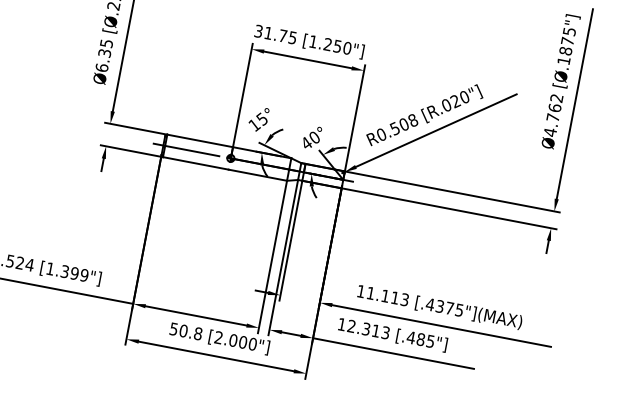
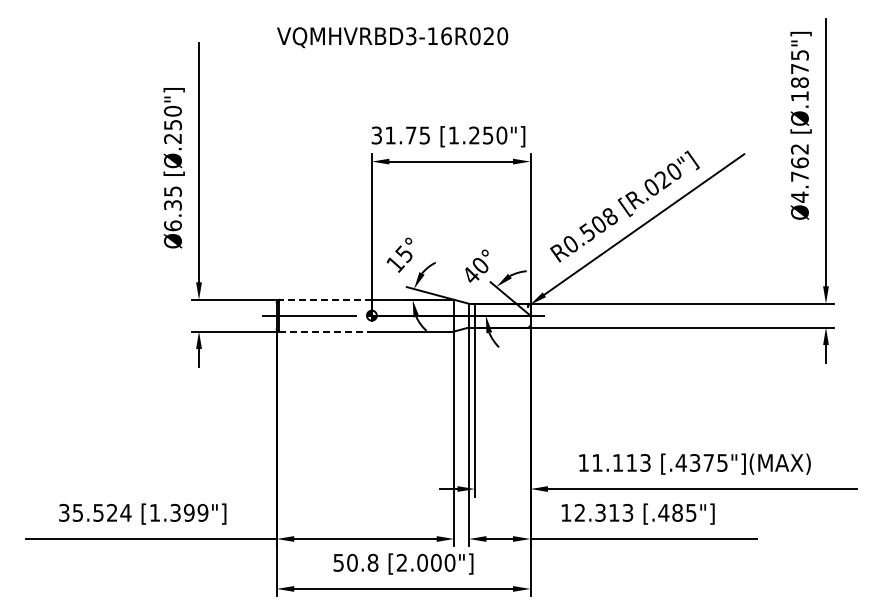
line: (200, 140) -> (325, 299), solid -> dashed
line: (196, 163) -> (326, 331), solid -> dashed

